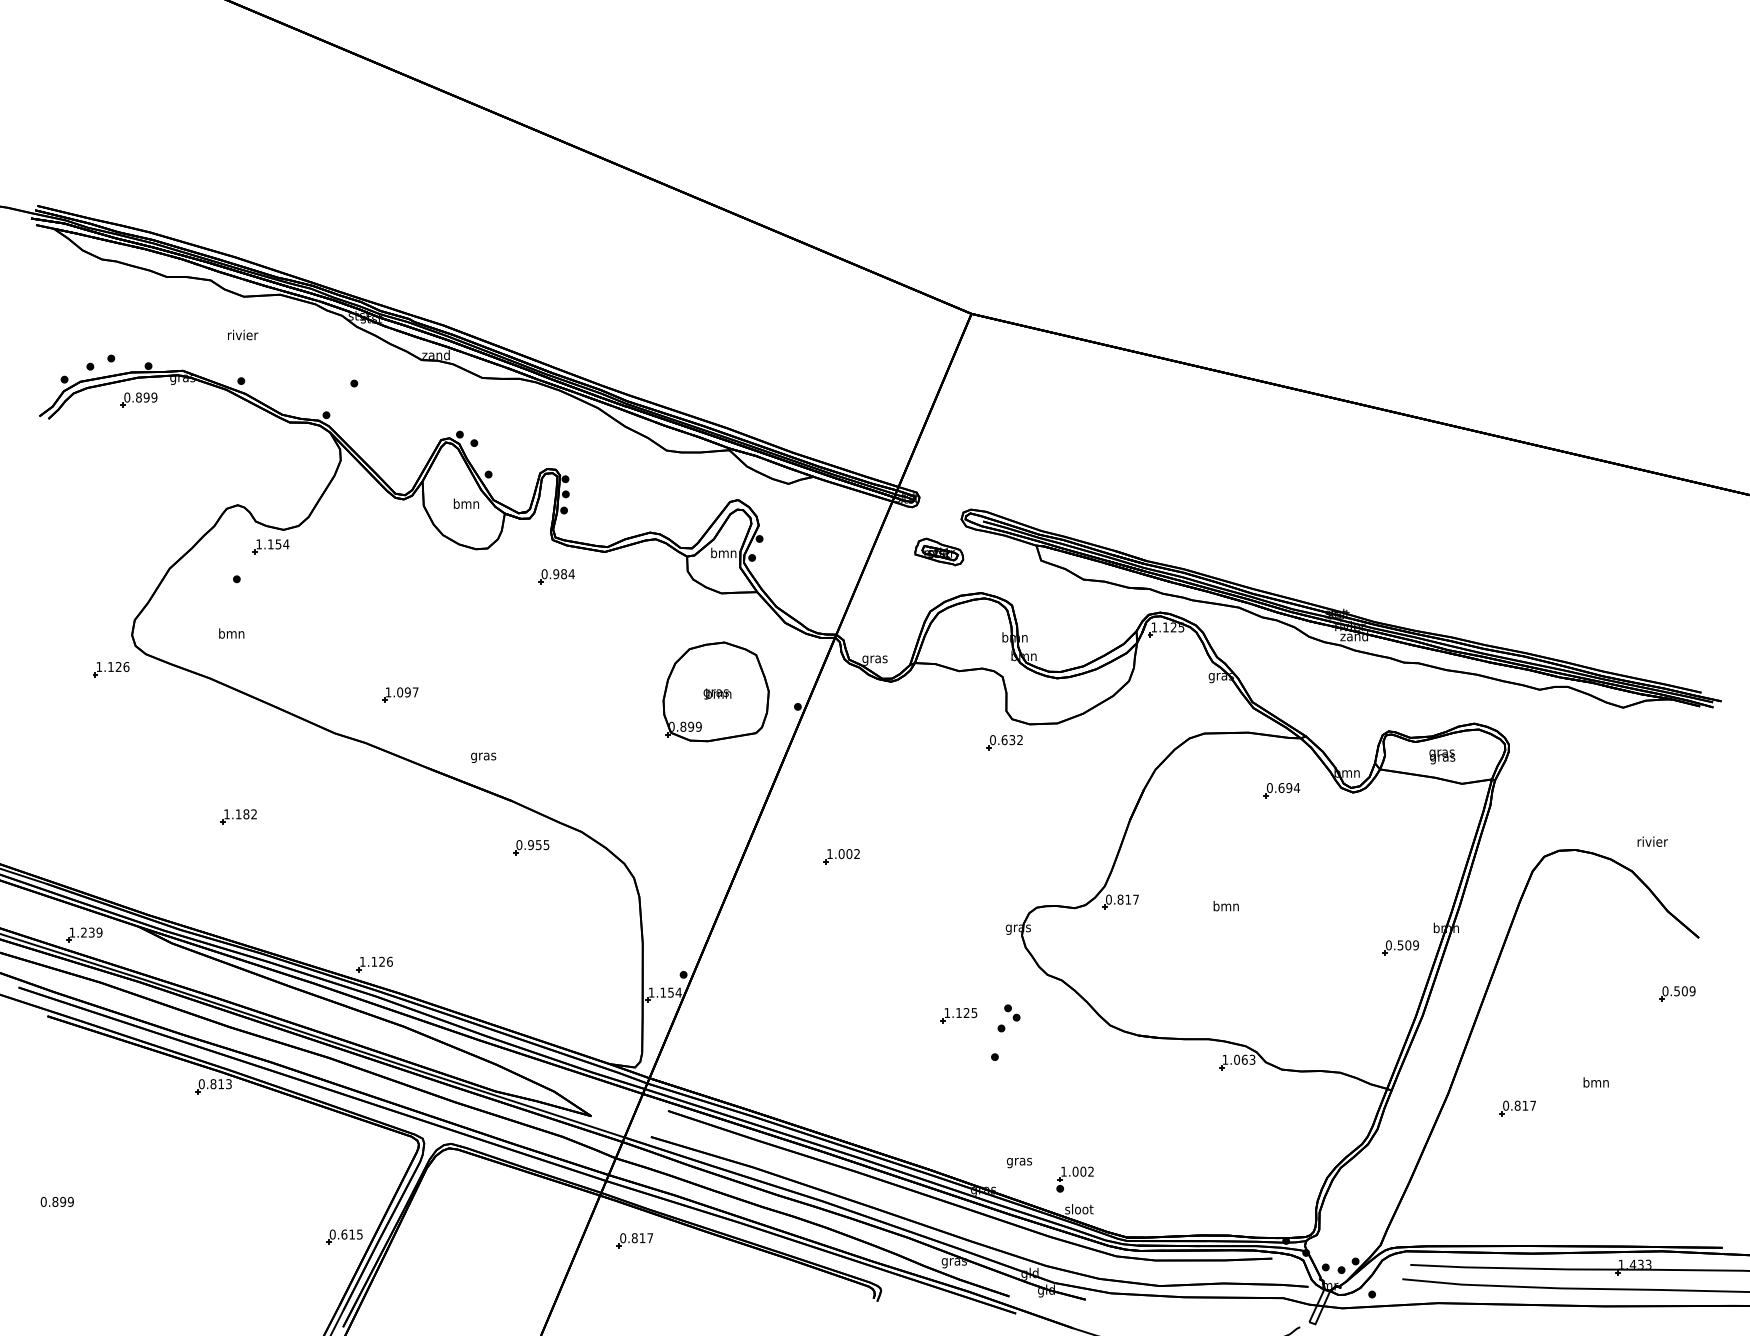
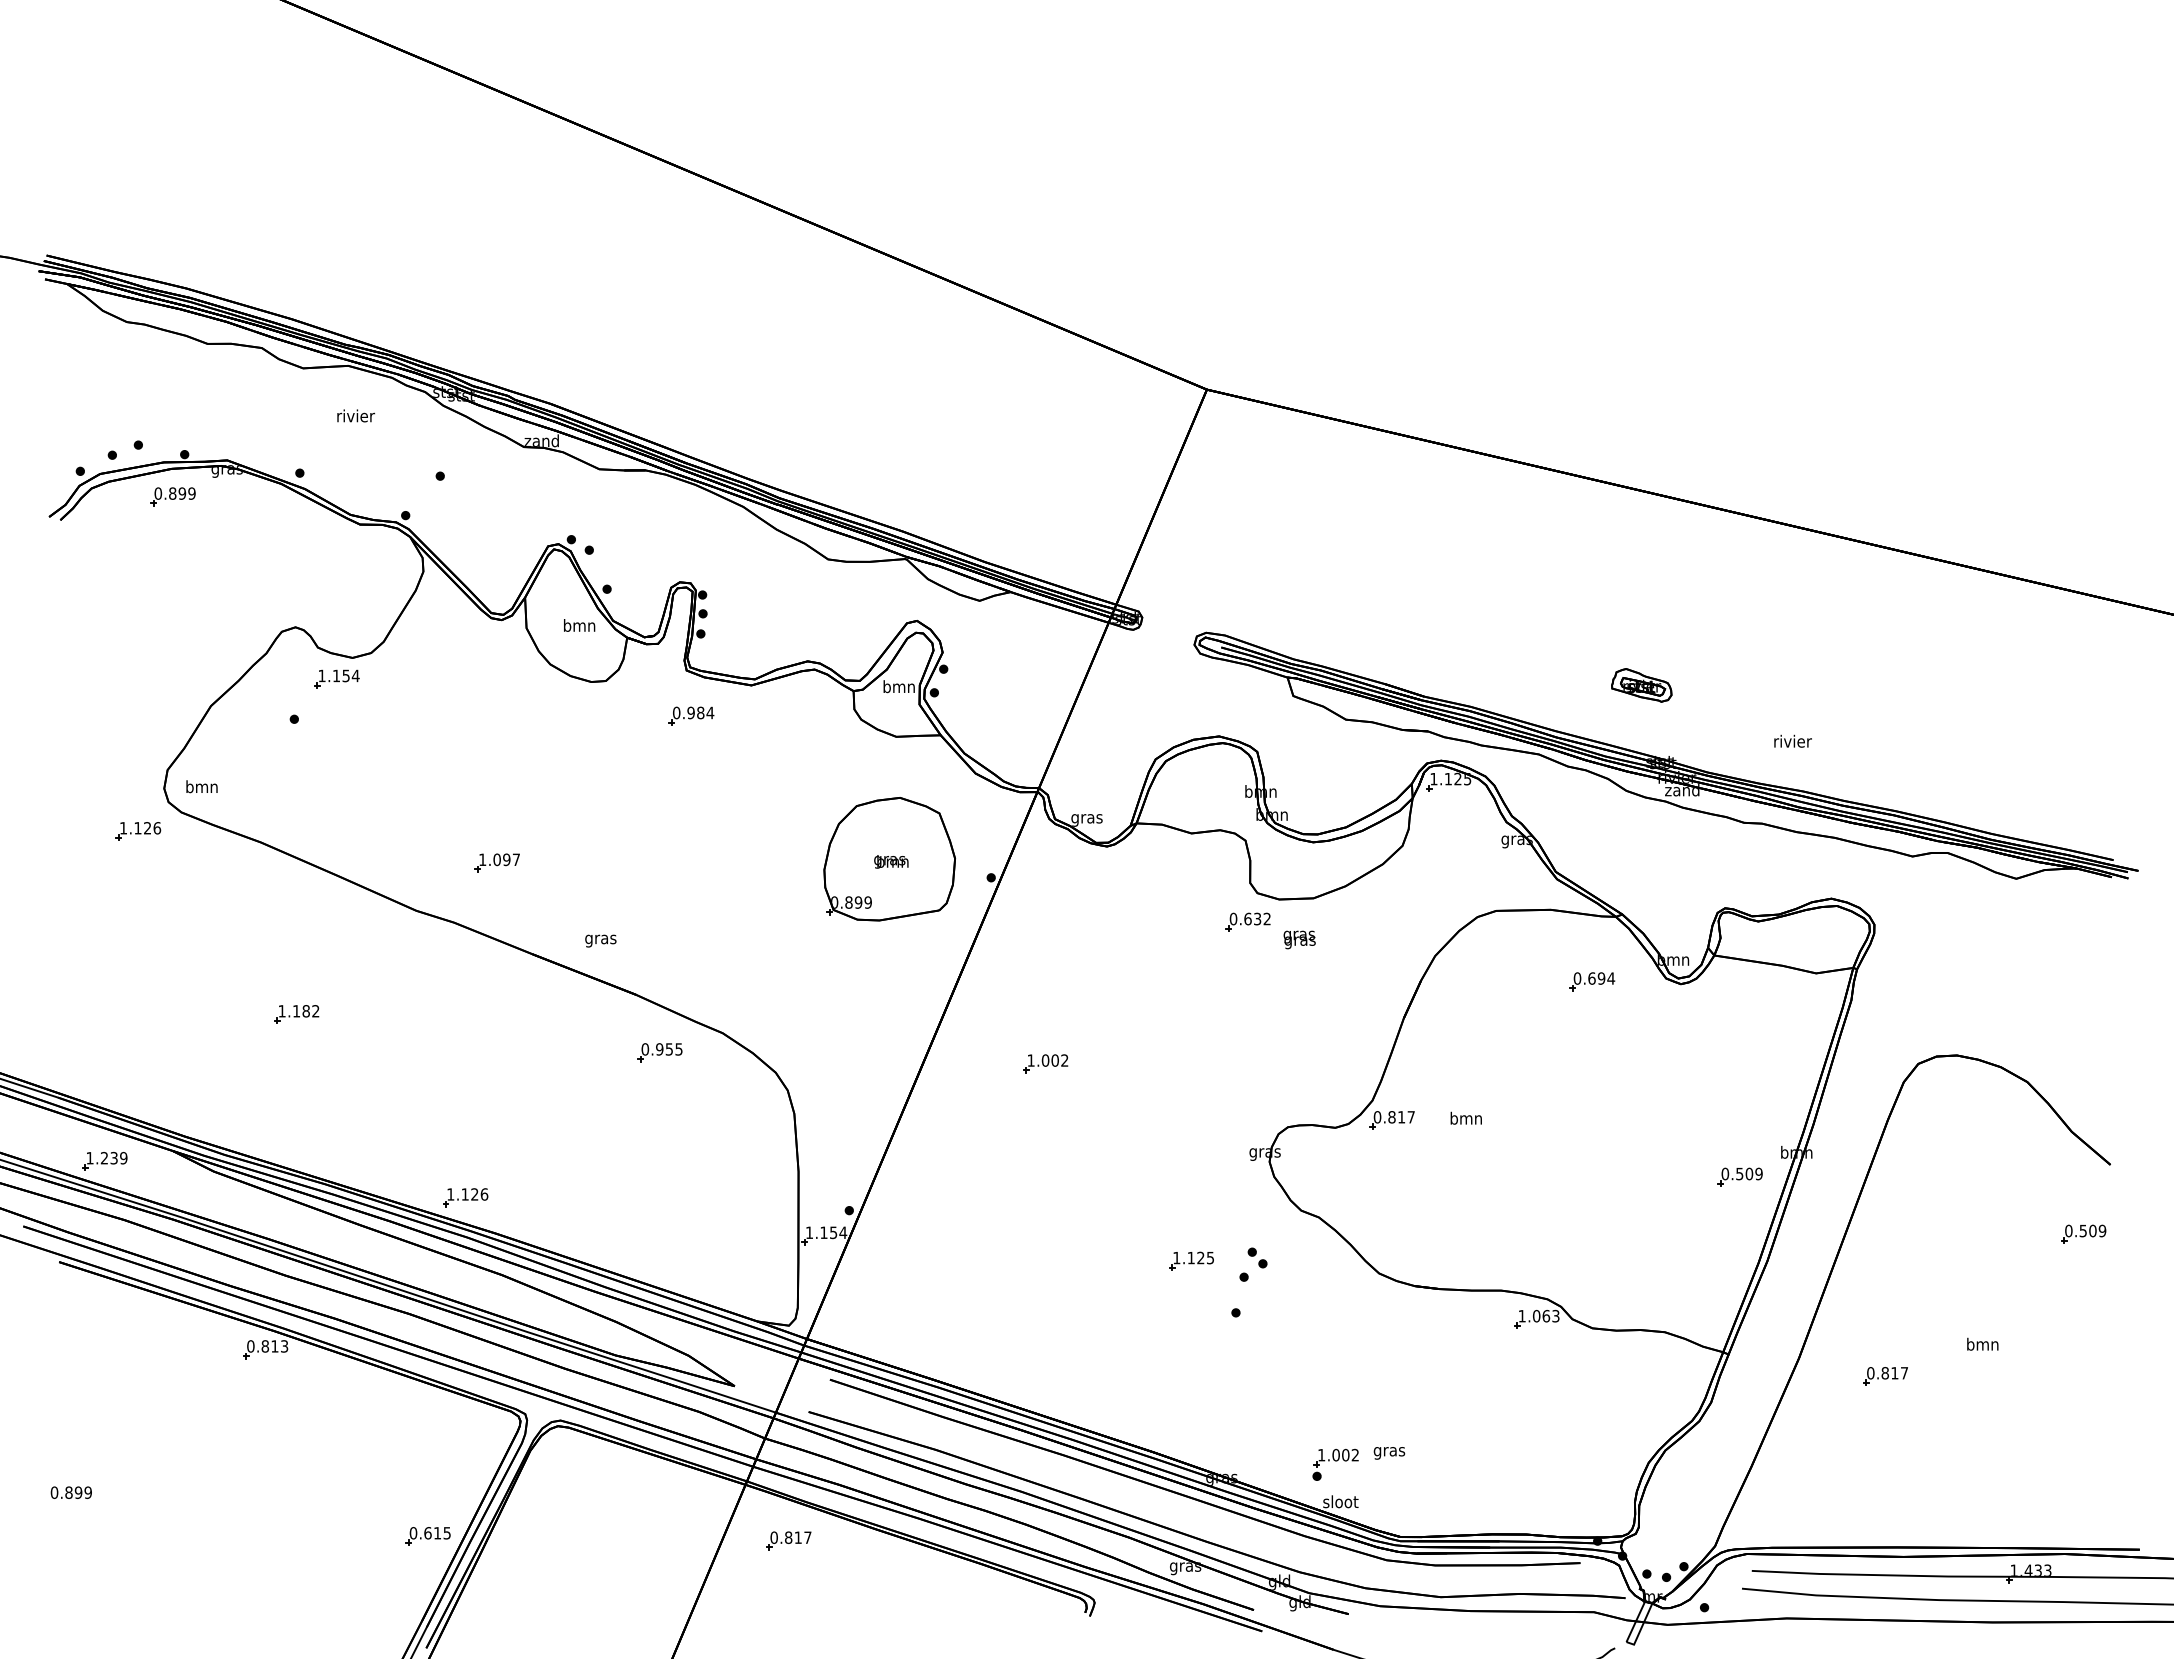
text: (242, 334) -> (355, 415), moved
part: (939, 552) -> (1641, 685), moved
text: (231, 633) -> (201, 786), moved
text: (1442, 756) -> (1299, 939), moved
text: (1652, 841) -> (1792, 740), moved
text: (1225, 905) -> (1465, 1117), moved
text: (1019, 1163) -> (1389, 1453), moved

